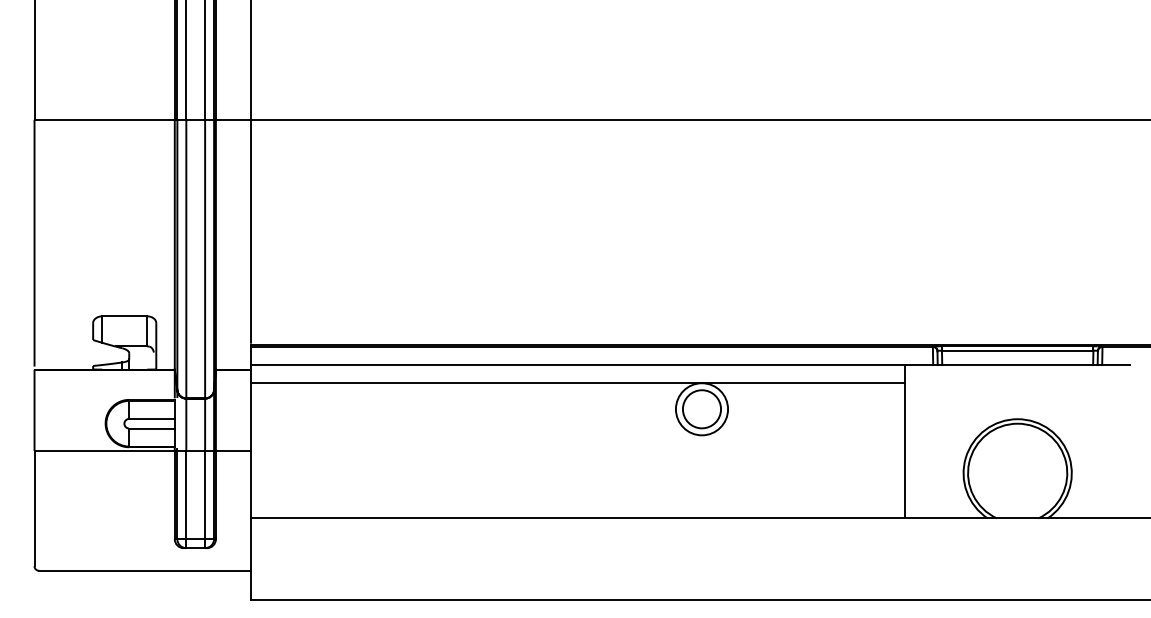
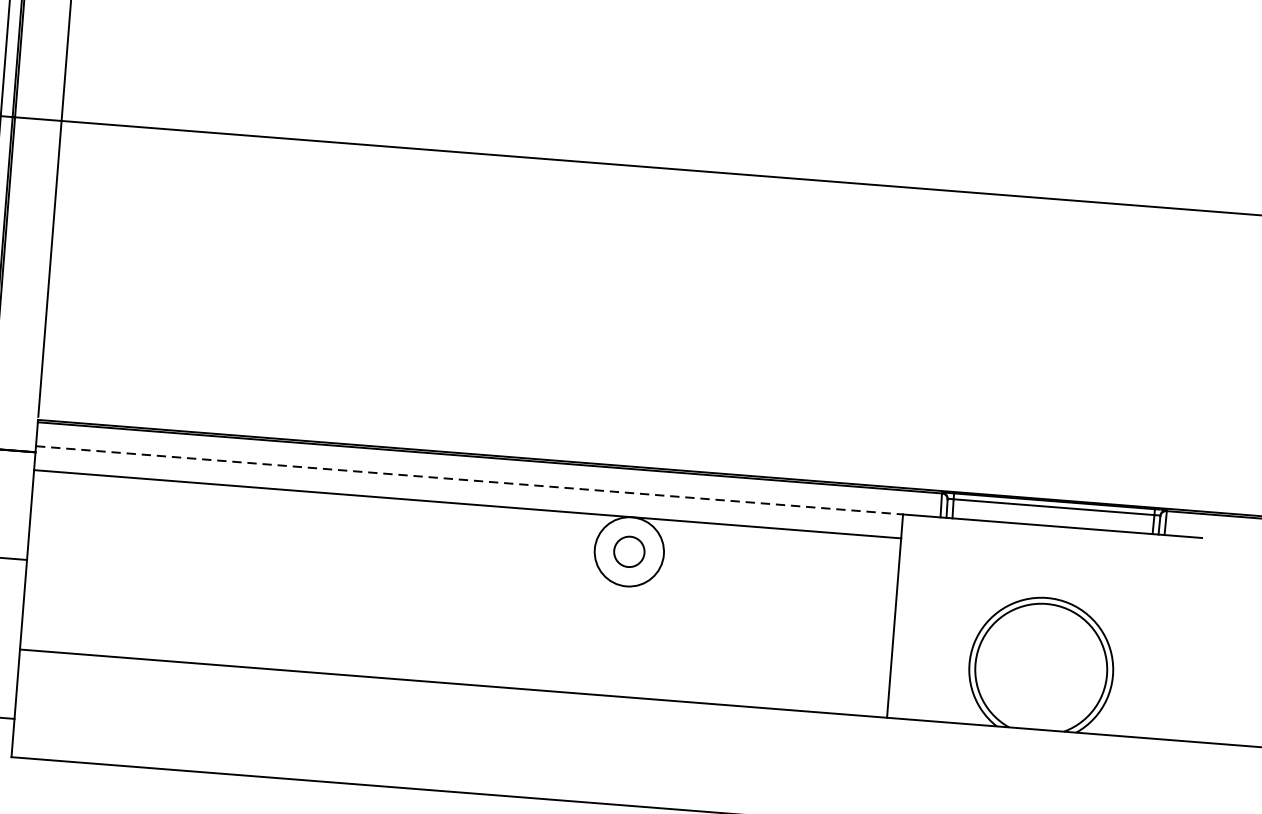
line: (577, 365) -> (468, 480), solid -> dashed
circle: (701, 409) -> (628, 552), size x0.6

